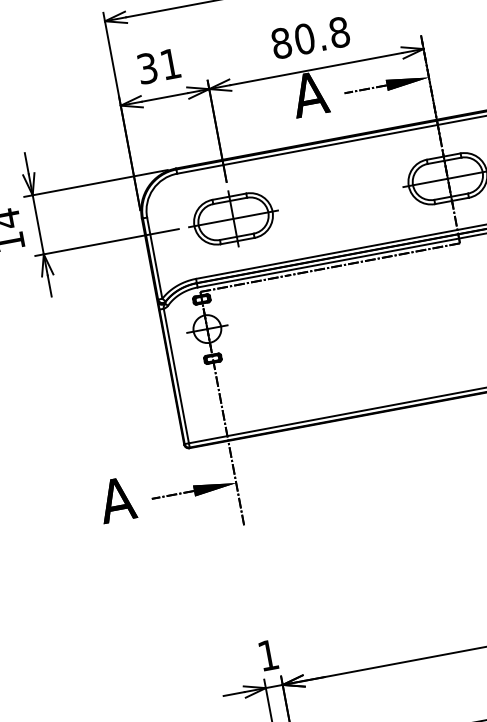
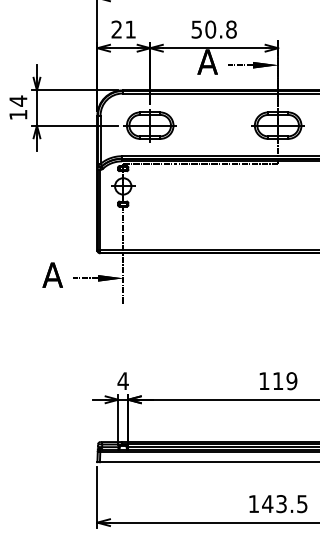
text: (280, 43) -> (196, 29), 80.8 -> 50.8
text: (146, 68) -> (116, 29), 31 -> 21
text: (266, 654) -> (122, 380), 1 -> 4

